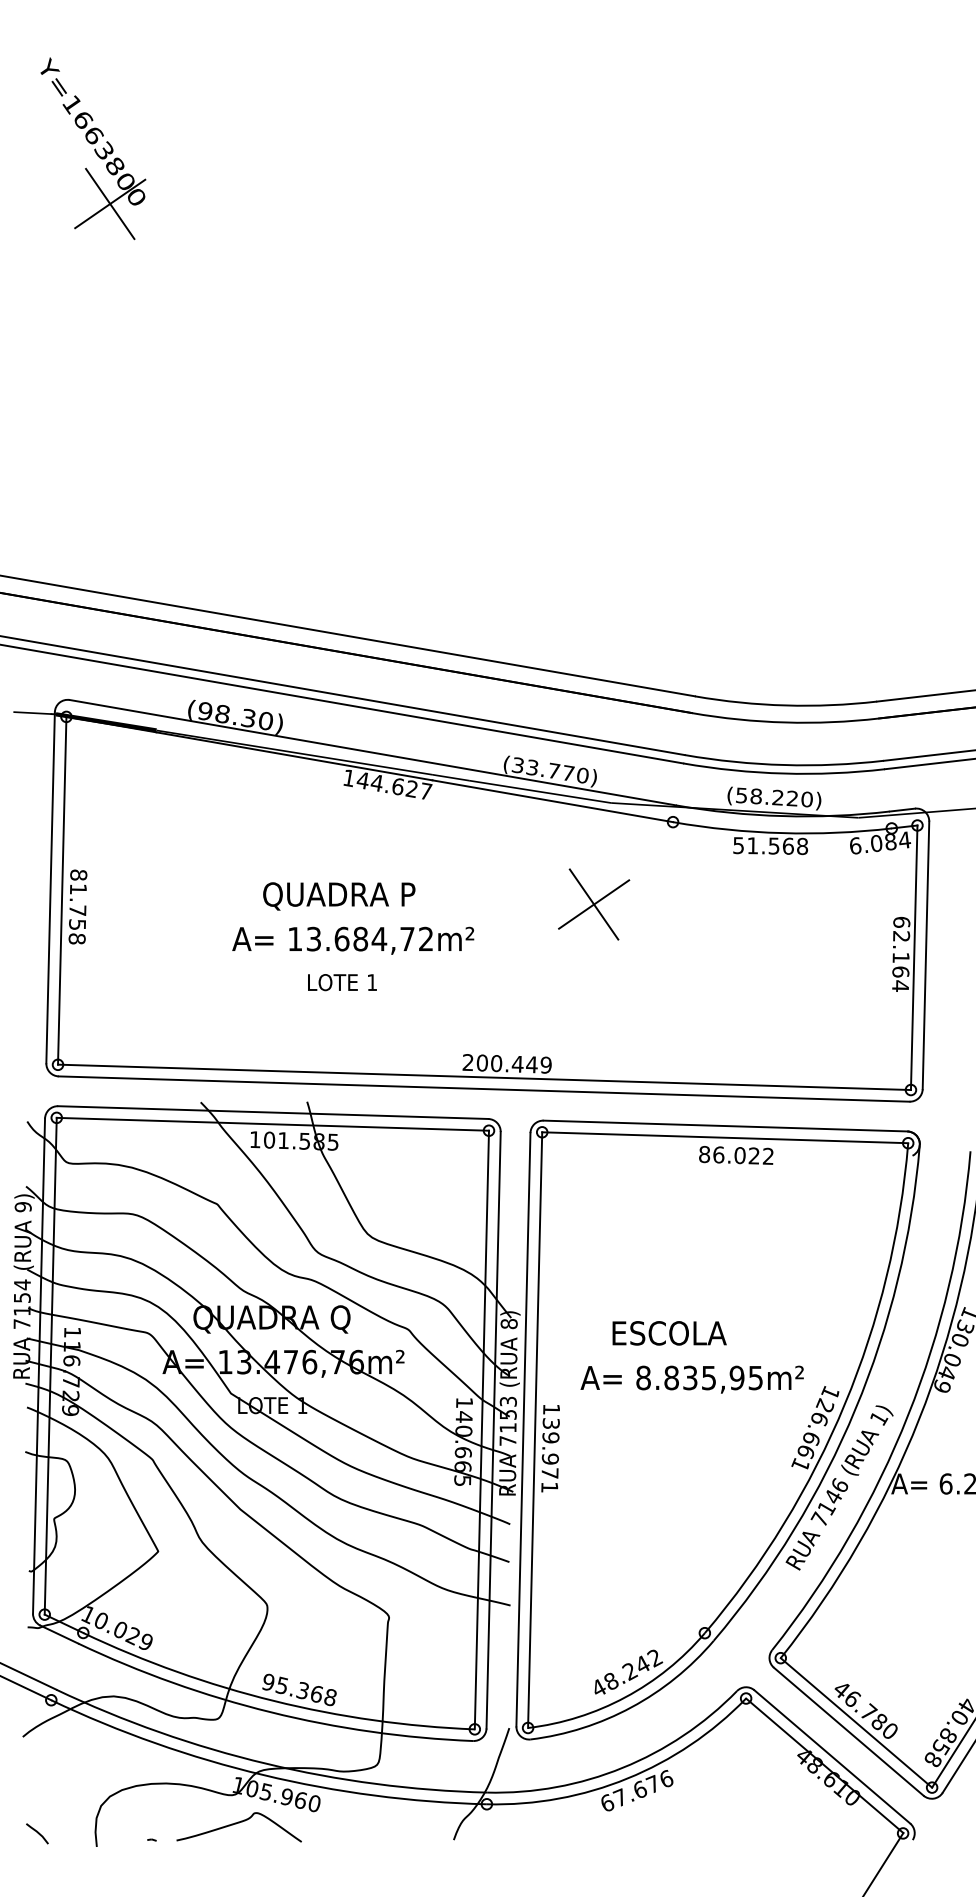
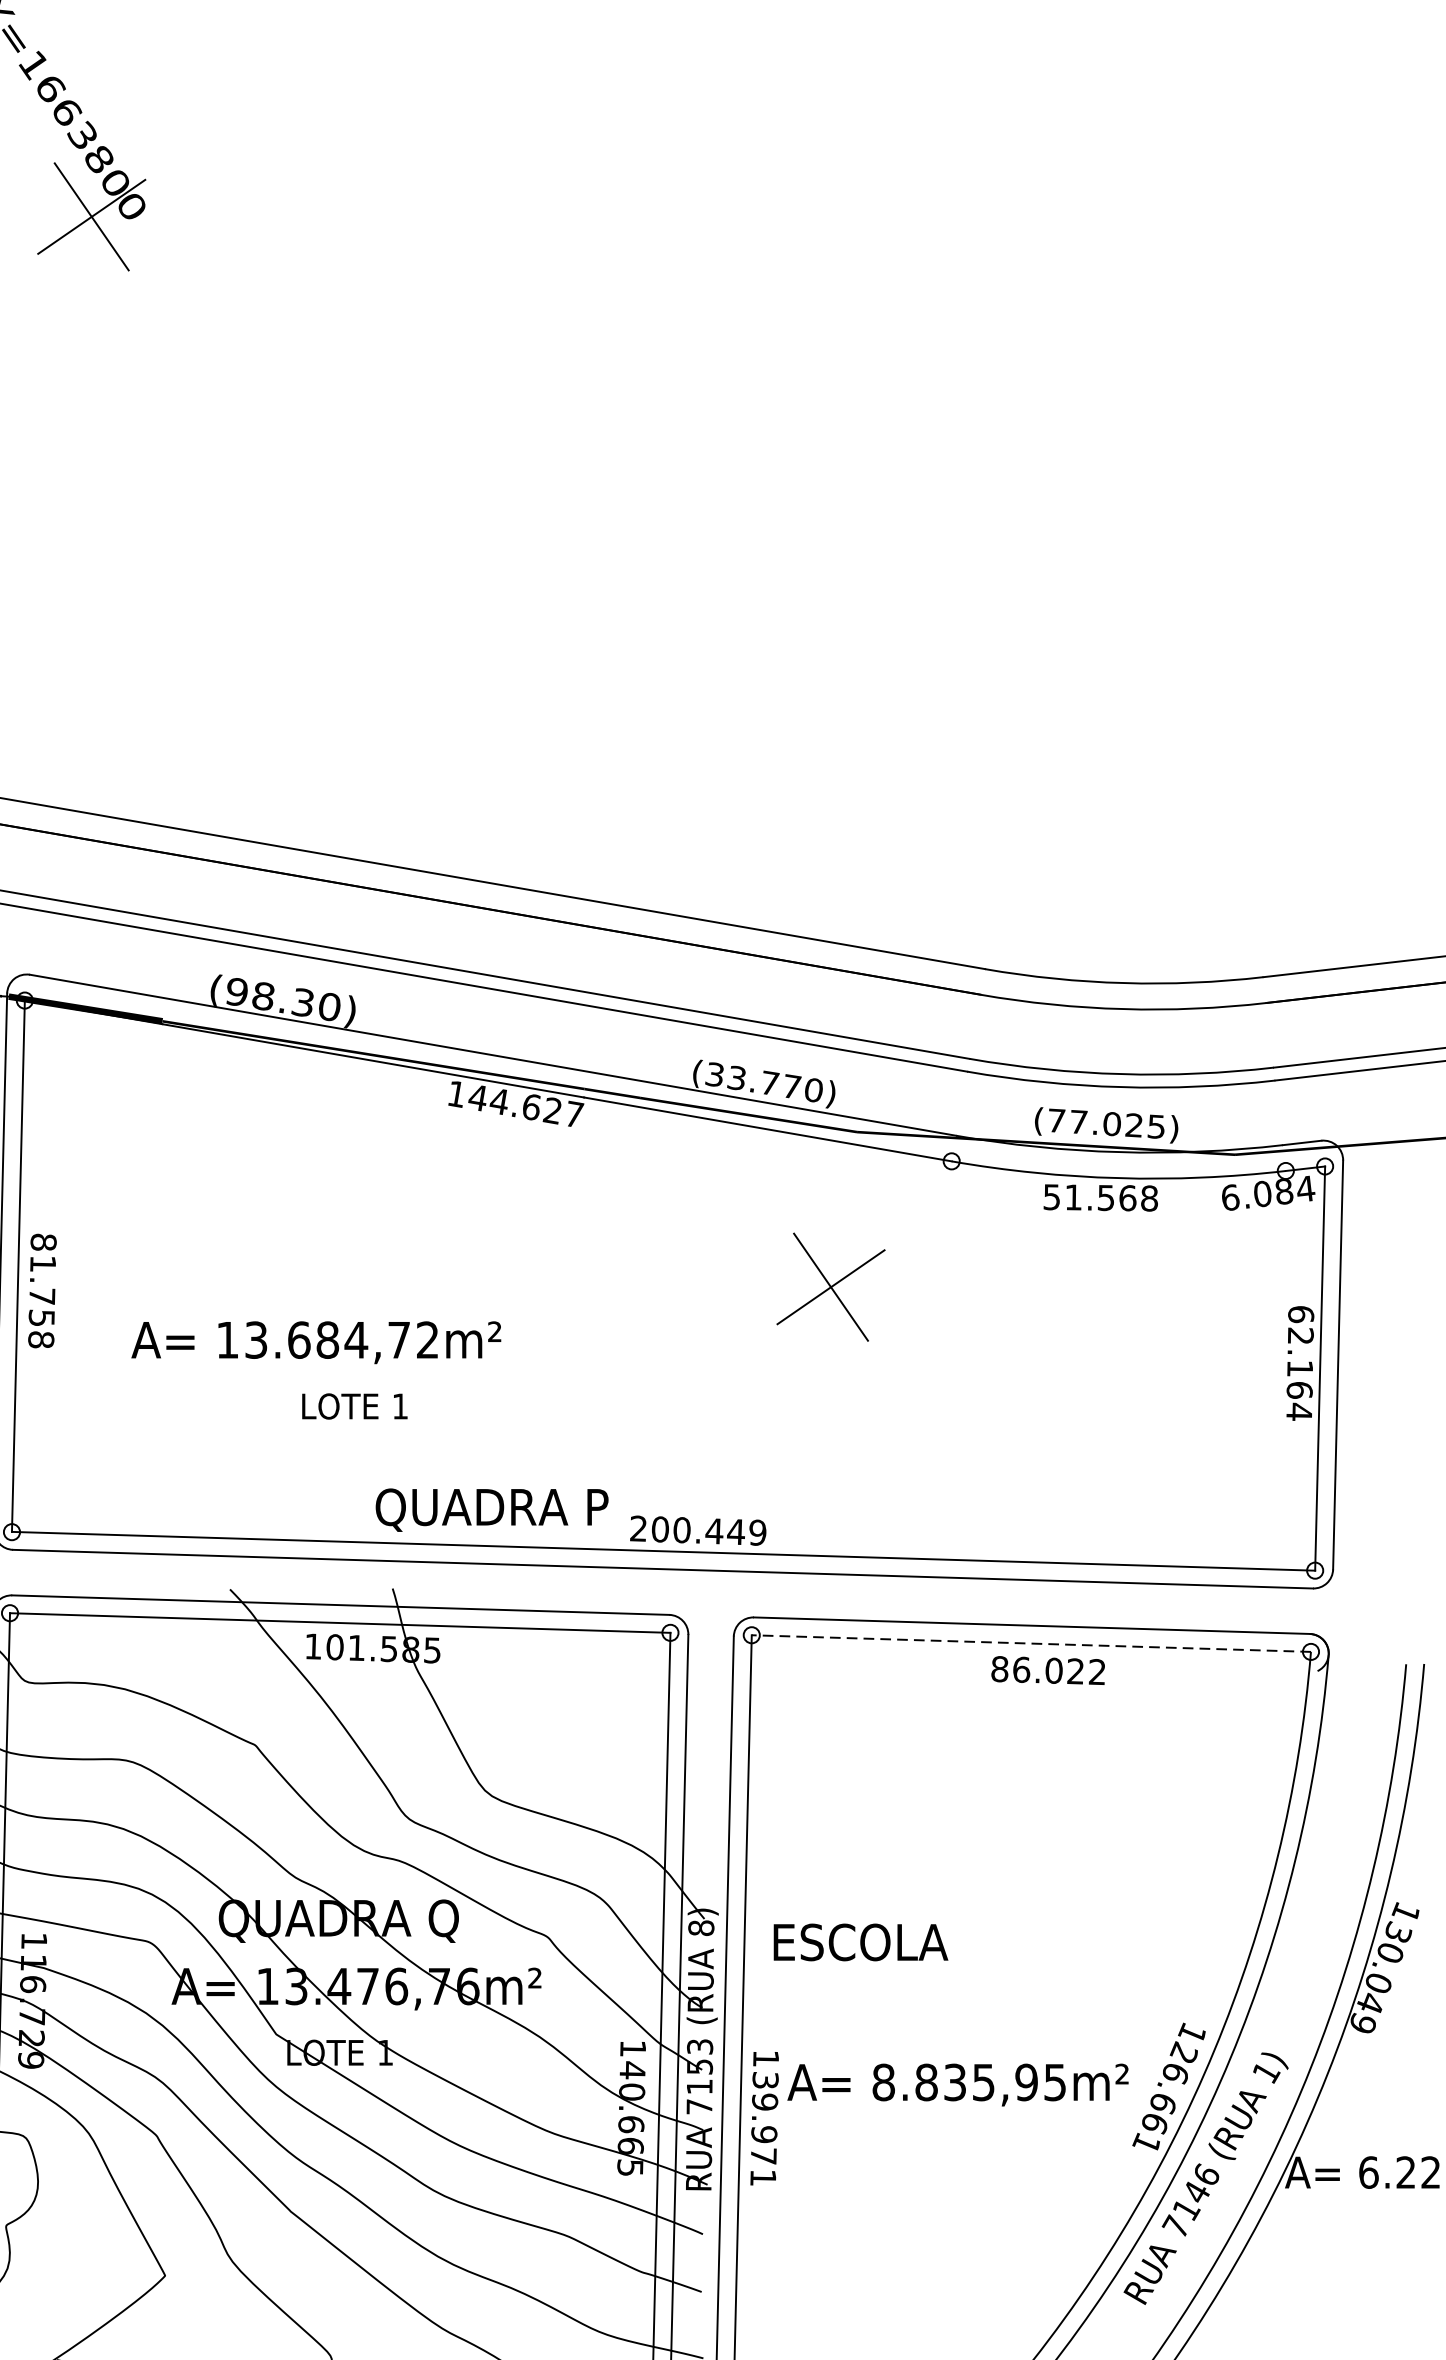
text: (774, 797) -> (1106, 1123), (58.220) -> (77.025)
text: (339, 896) -> (492, 1510), moved
text: (353, 940) -> (316, 1342), moved
text: (342, 982) -> (354, 1406), moved
line: (724, 1137) -> (1030, 1643), solid -> dashed
text: (669, 1333) -> (860, 1942), moved
text: (691, 1379) -> (956, 2084), moved

